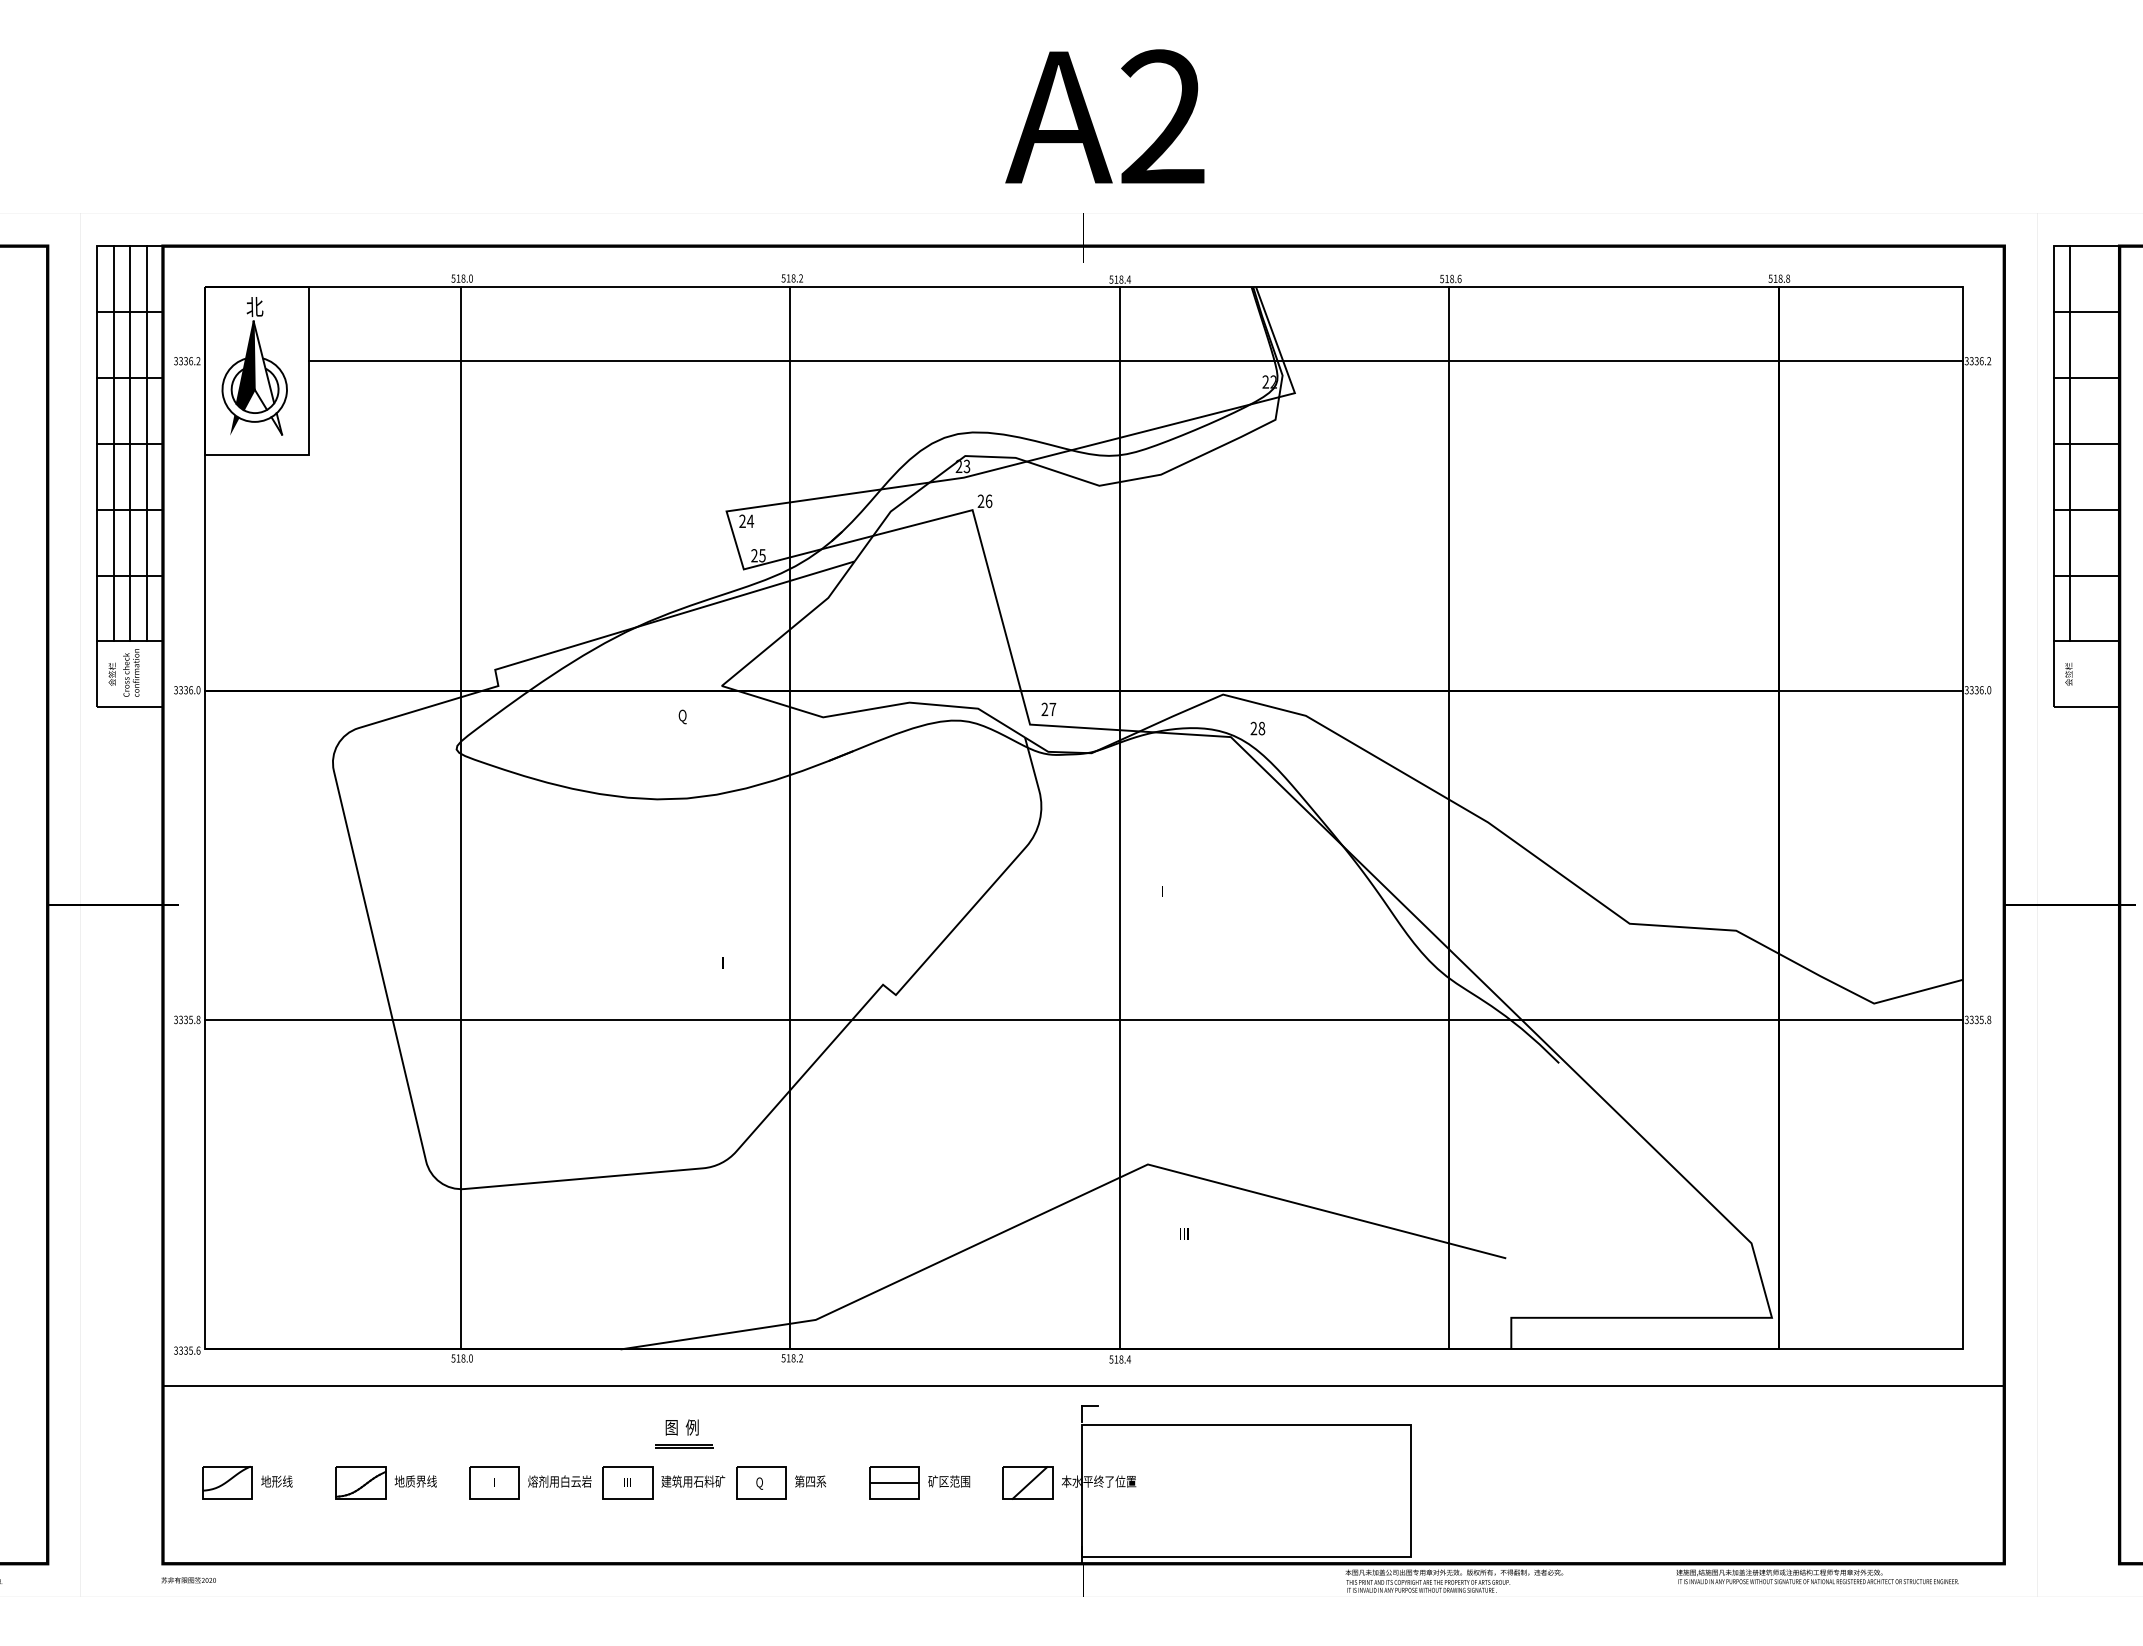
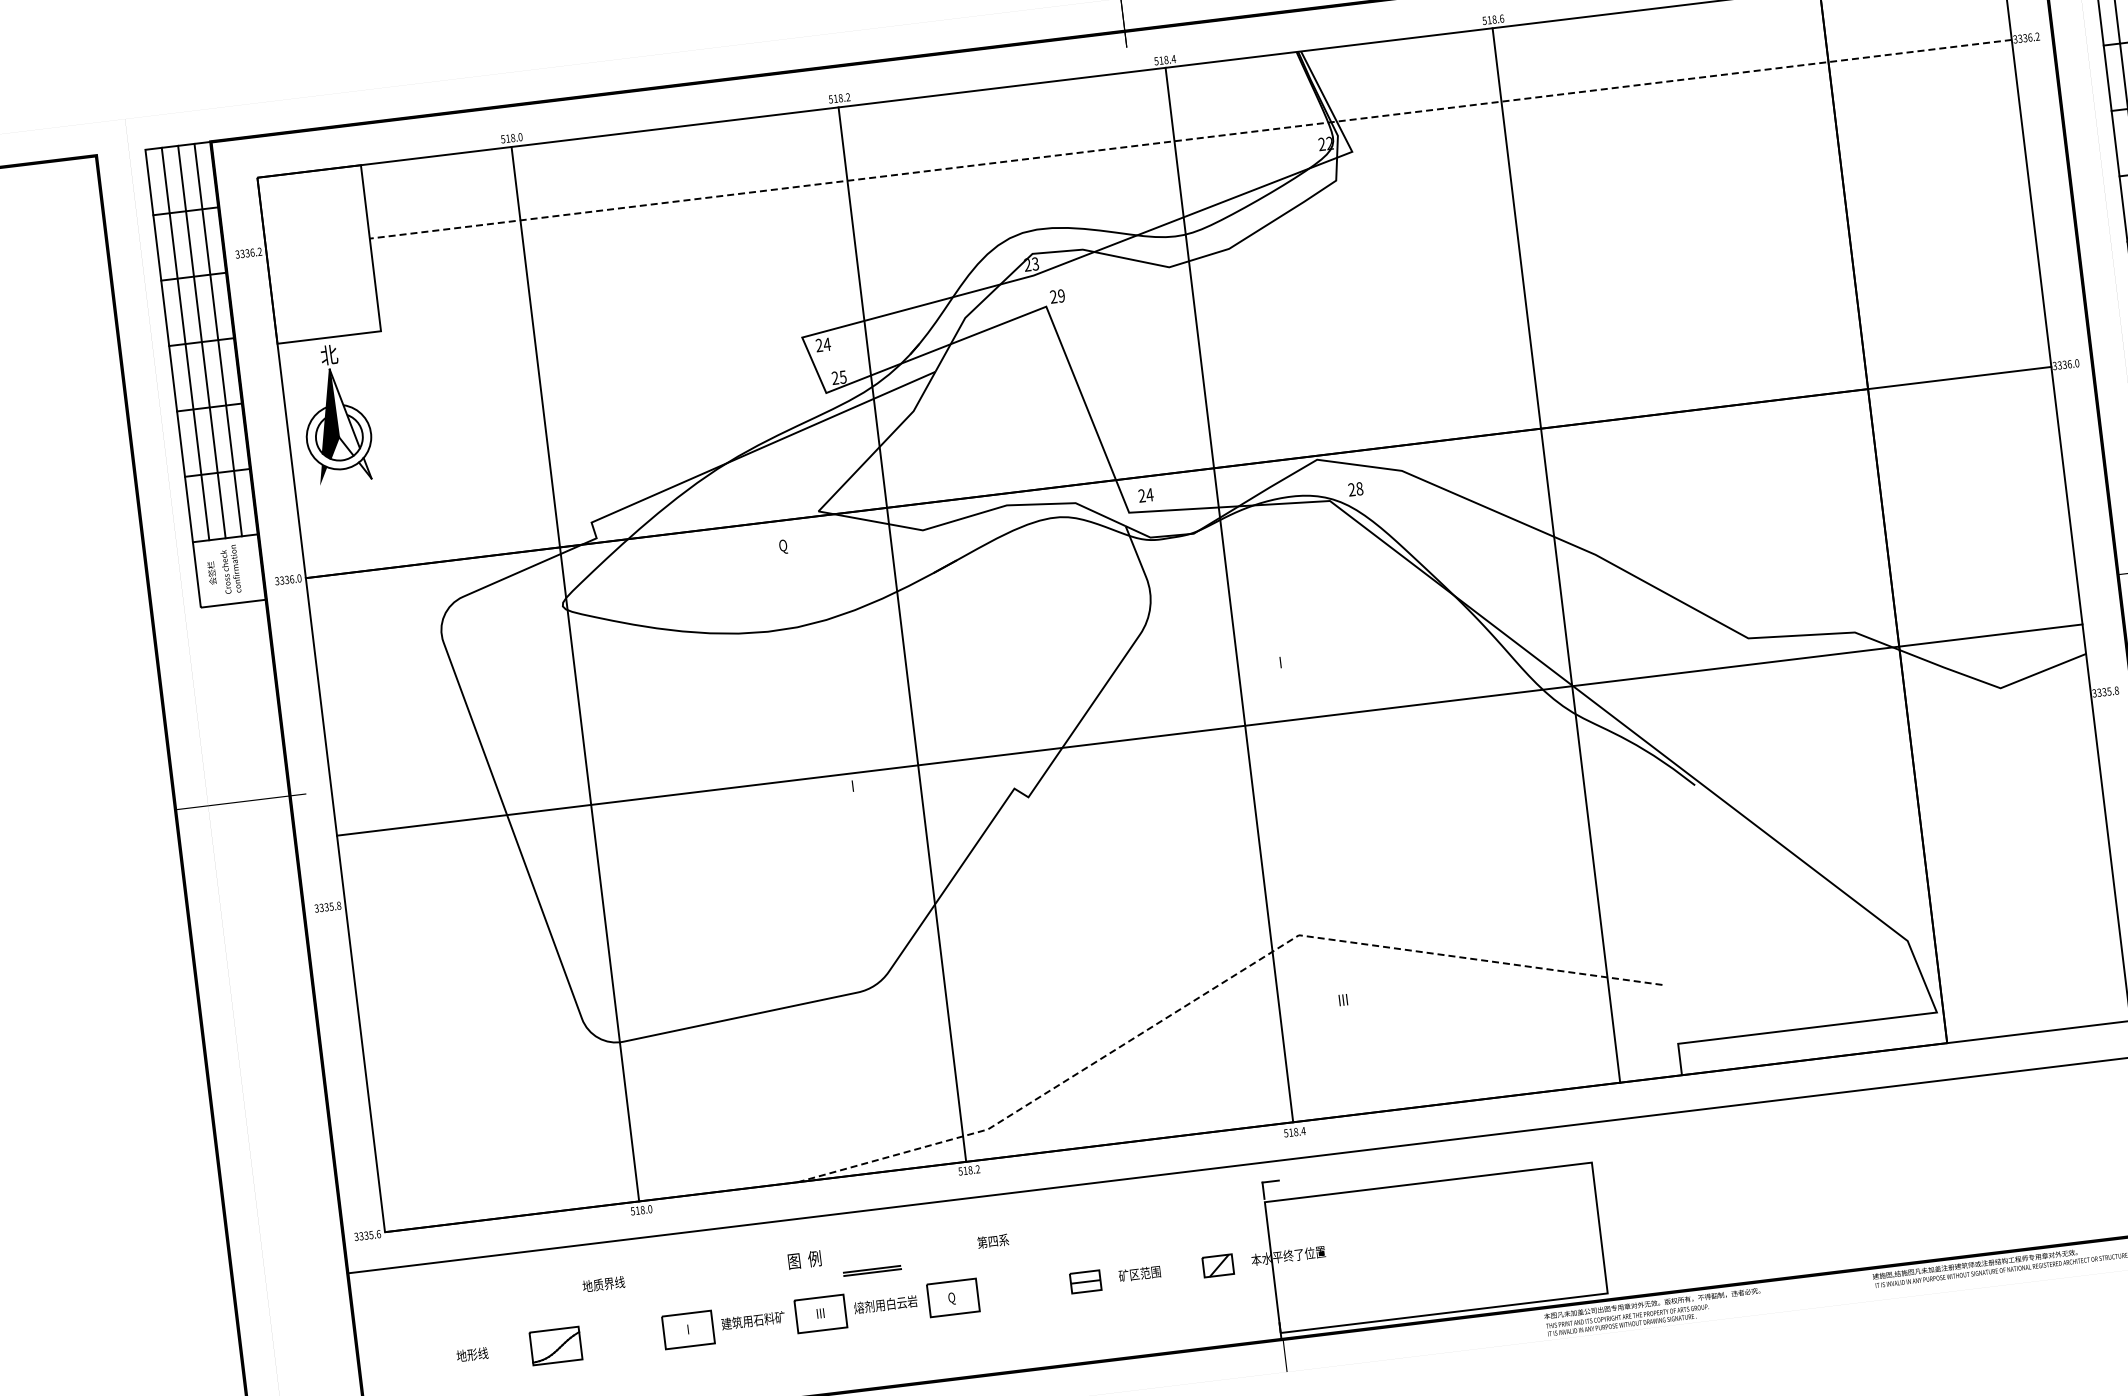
line: (1136, 361) -> (1191, 139), solid -> dashed
part: (254, 366) -> (335, 414), moved
text: (988, 501) -> (1061, 296), 26 -> 29
text: (1052, 708) -> (1149, 494), 27 -> 24
line: (1083, 1020) -> (1209, 730), moved
line: (1060, 1205) -> (1217, 986), solid -> dashed
text: (681, 1427) -> (804, 1260), moved
text: (415, 1481) -> (603, 1284), moved
text: (559, 1481) -> (752, 1320), 熔剂用白云岩 -> 建筑用石料矿
text: (693, 1481) -> (885, 1304), 建筑用石料矿 -> 熔剂用白云岩
text: (810, 1481) -> (993, 1241), moved
part: (227, 1482) -> (423, 1361), removed
part: (894, 1482) -> (1085, 1281), size x0.6
part: (1027, 1482) -> (1217, 1265), size x0.6

